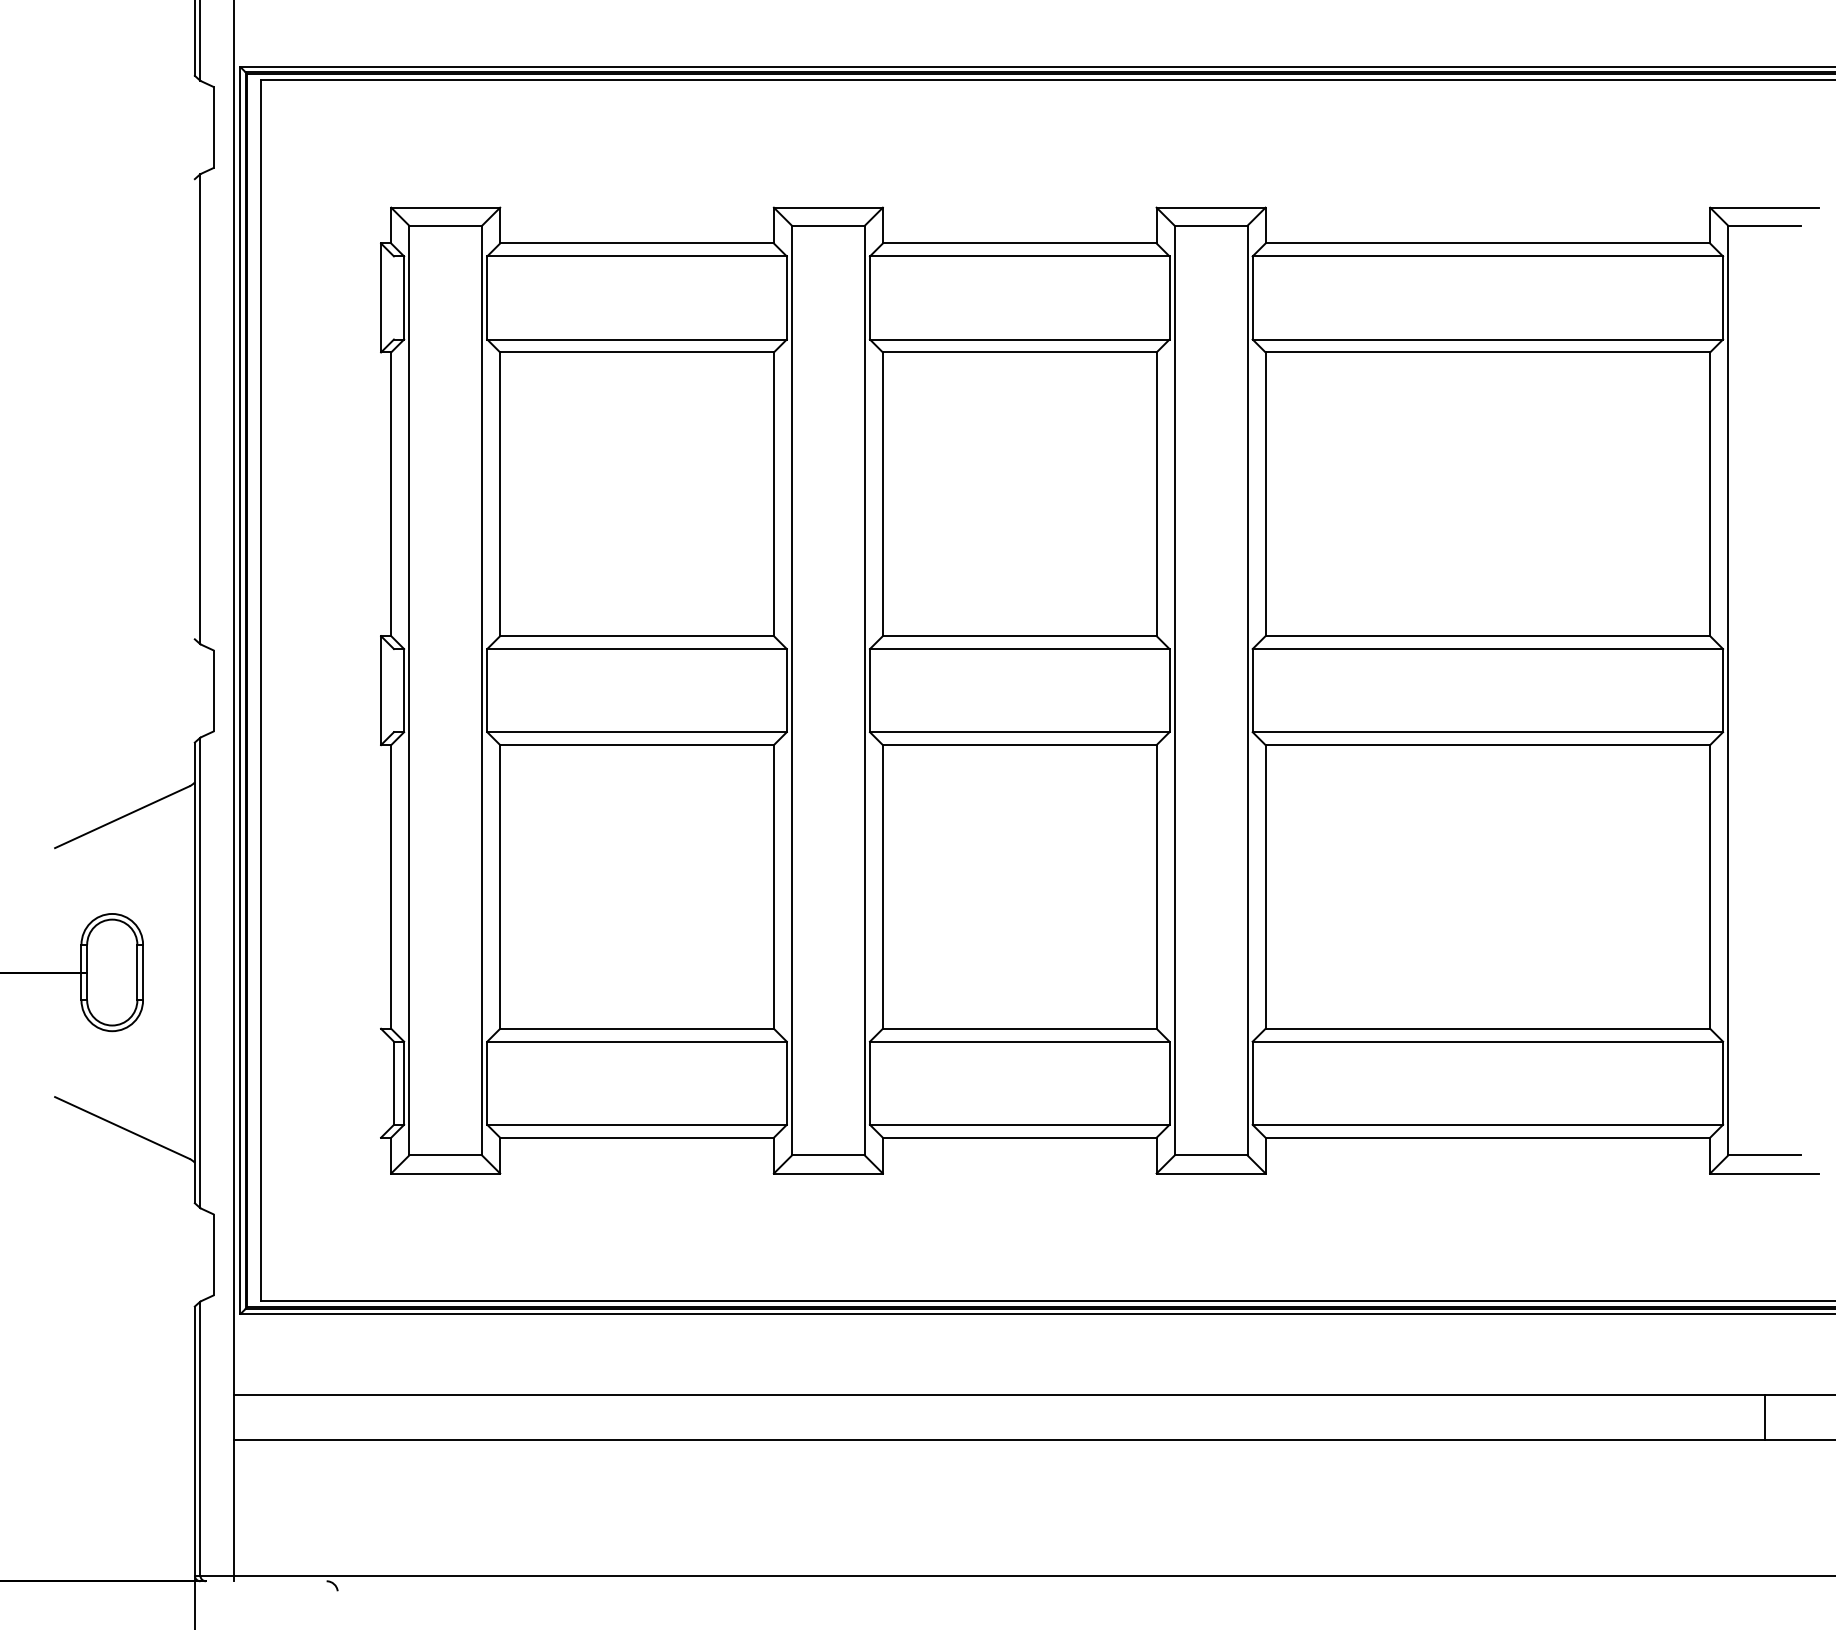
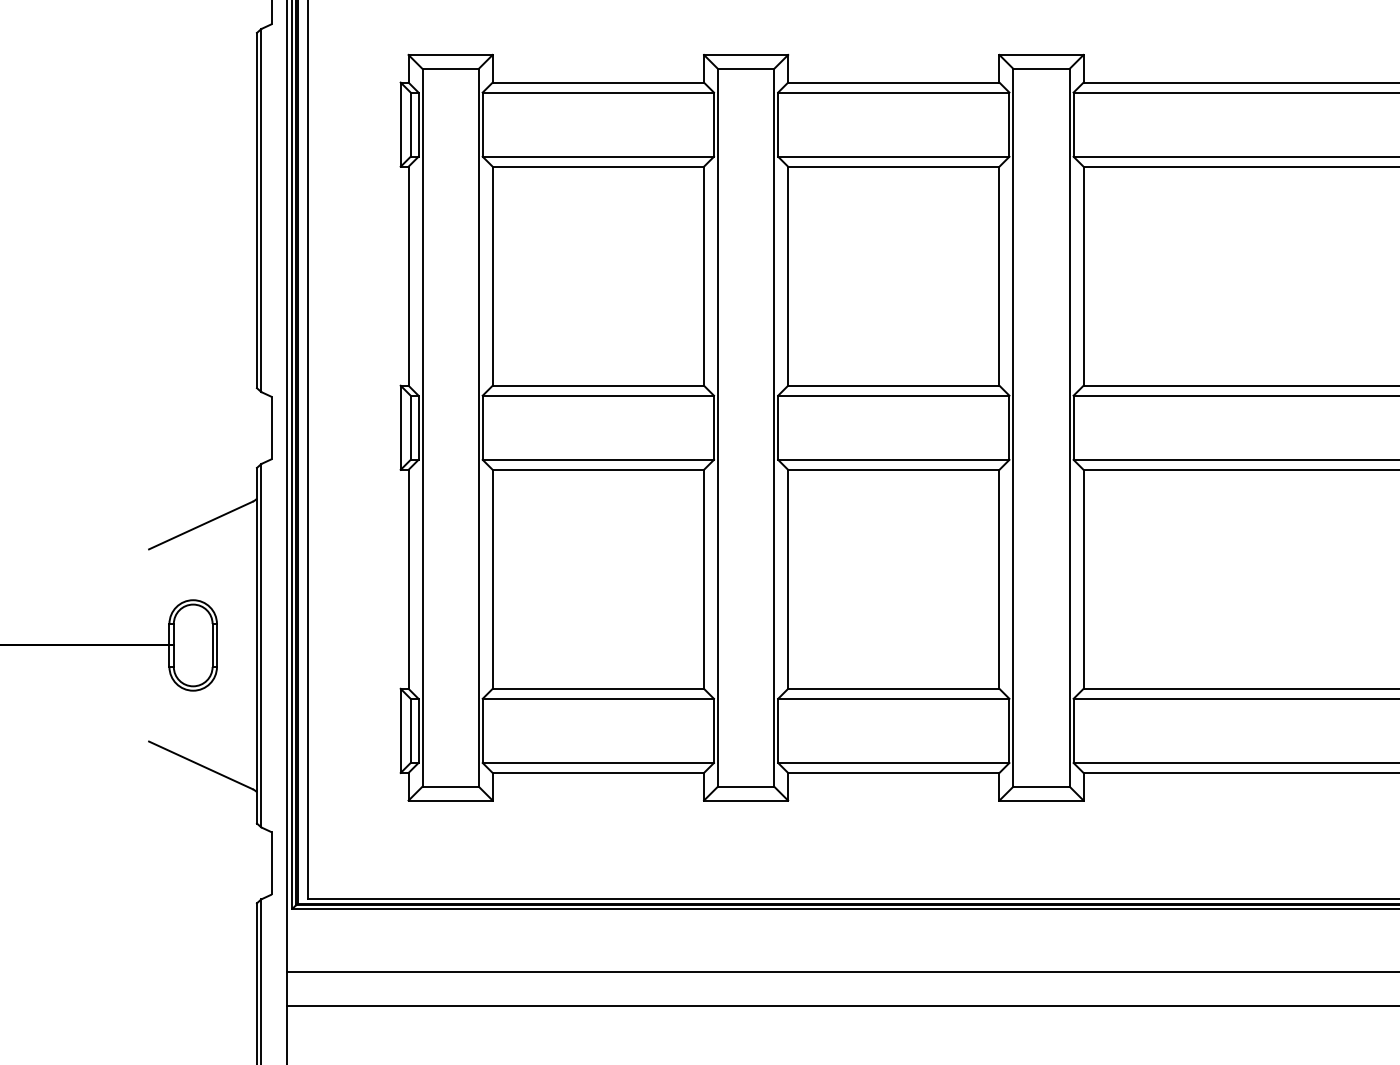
line: (393, 297) -> (410, 124), added
line: (194, 409) -> (256, 210), added
line: (393, 690) -> (410, 427), added
line: (381, 1082) -> (401, 730), added

